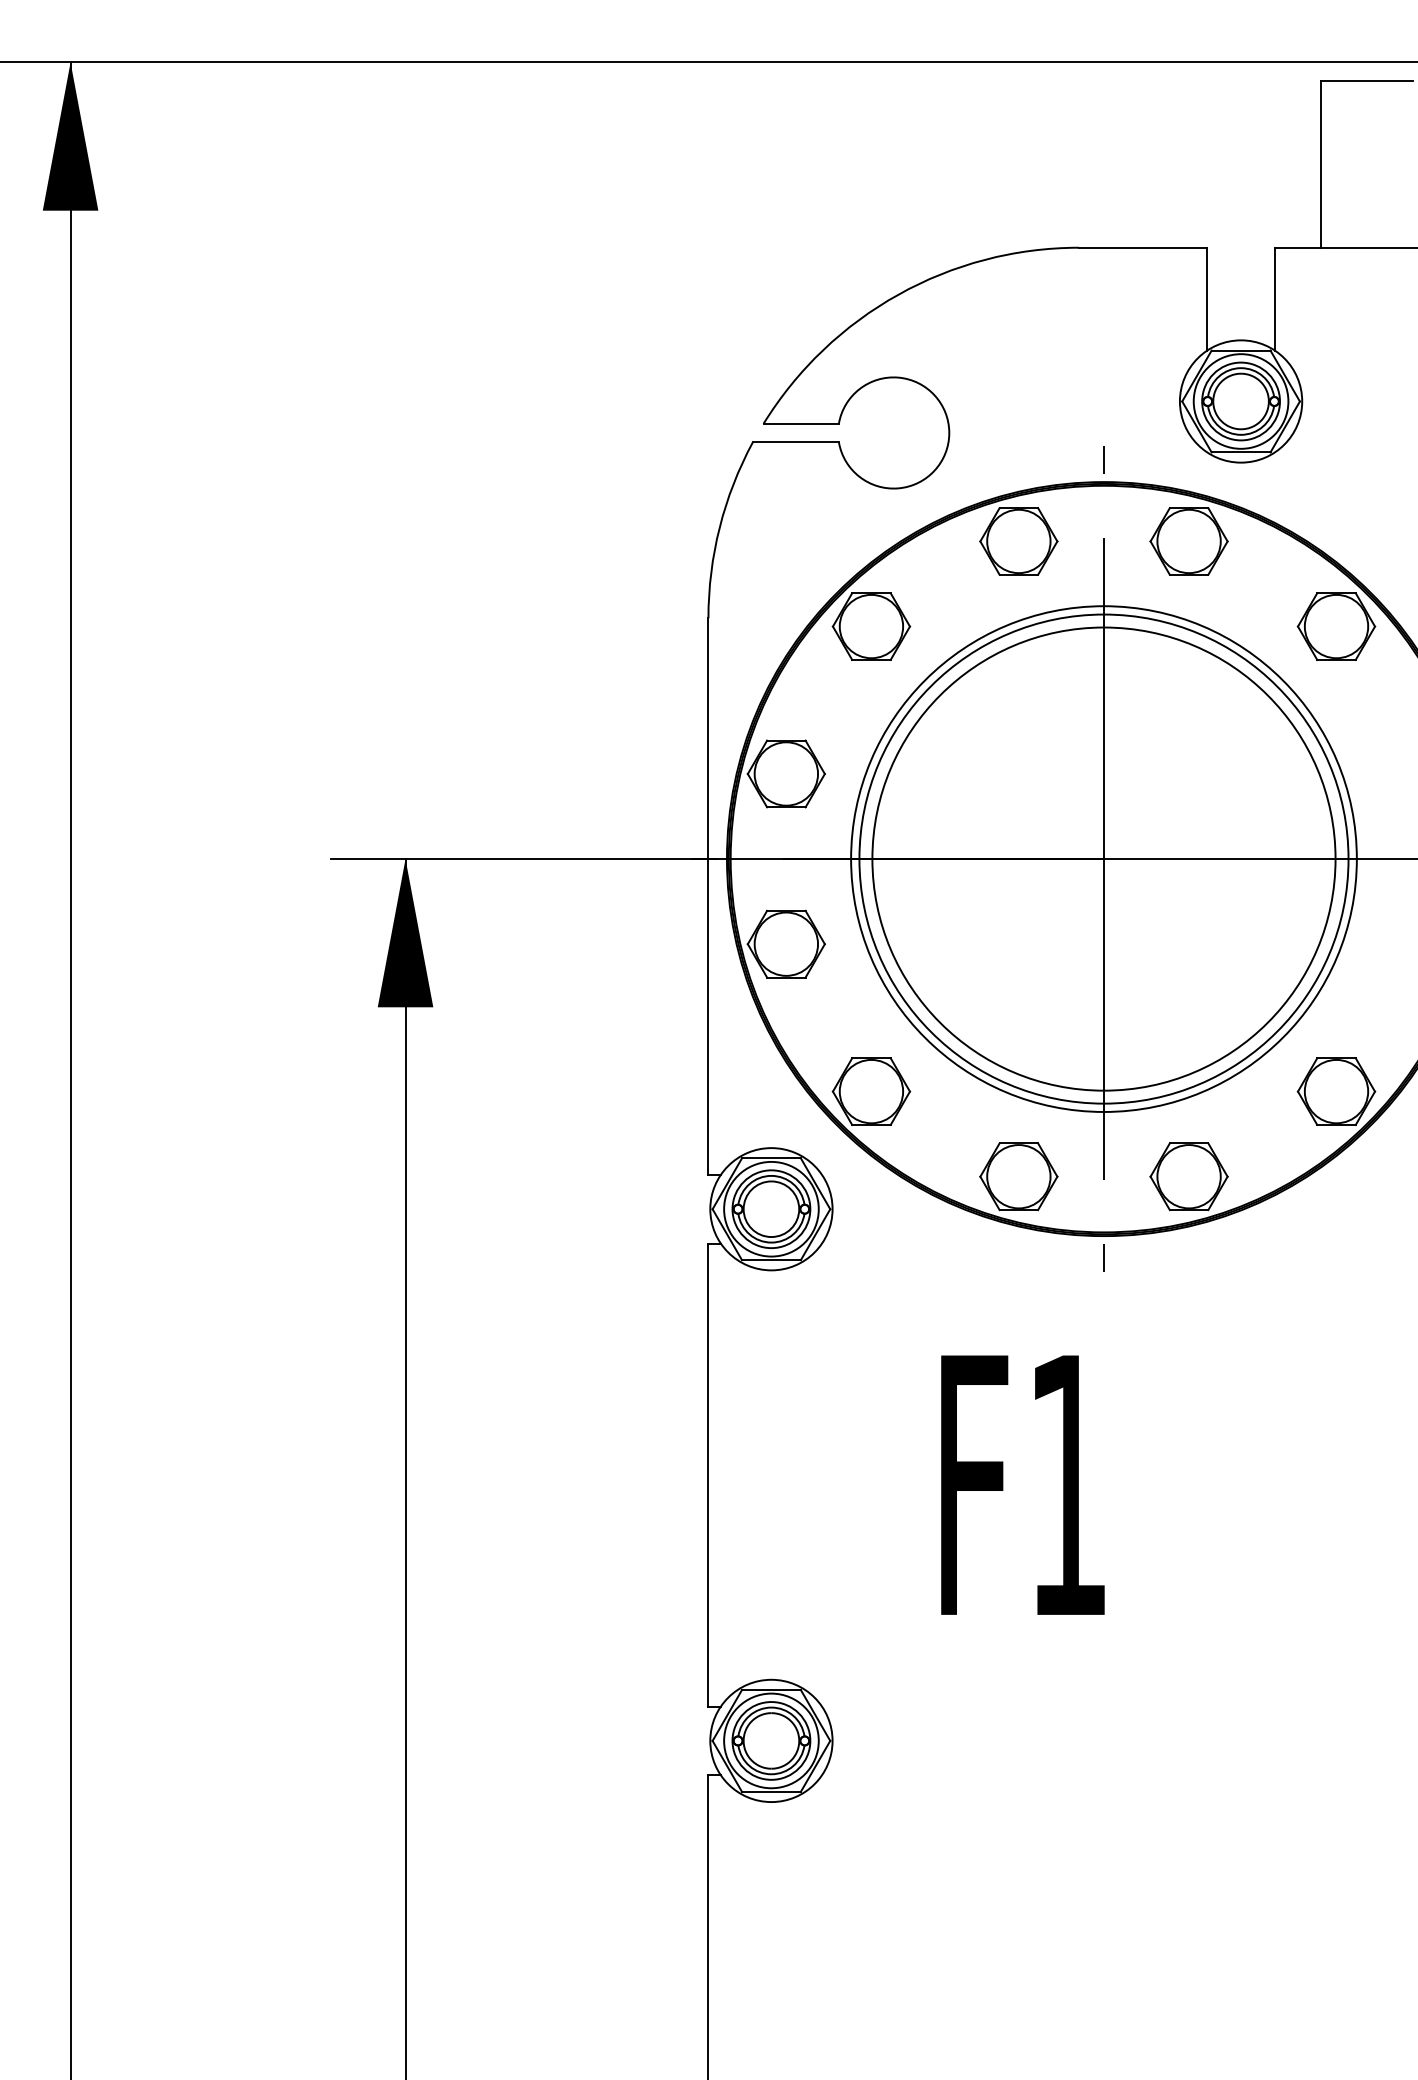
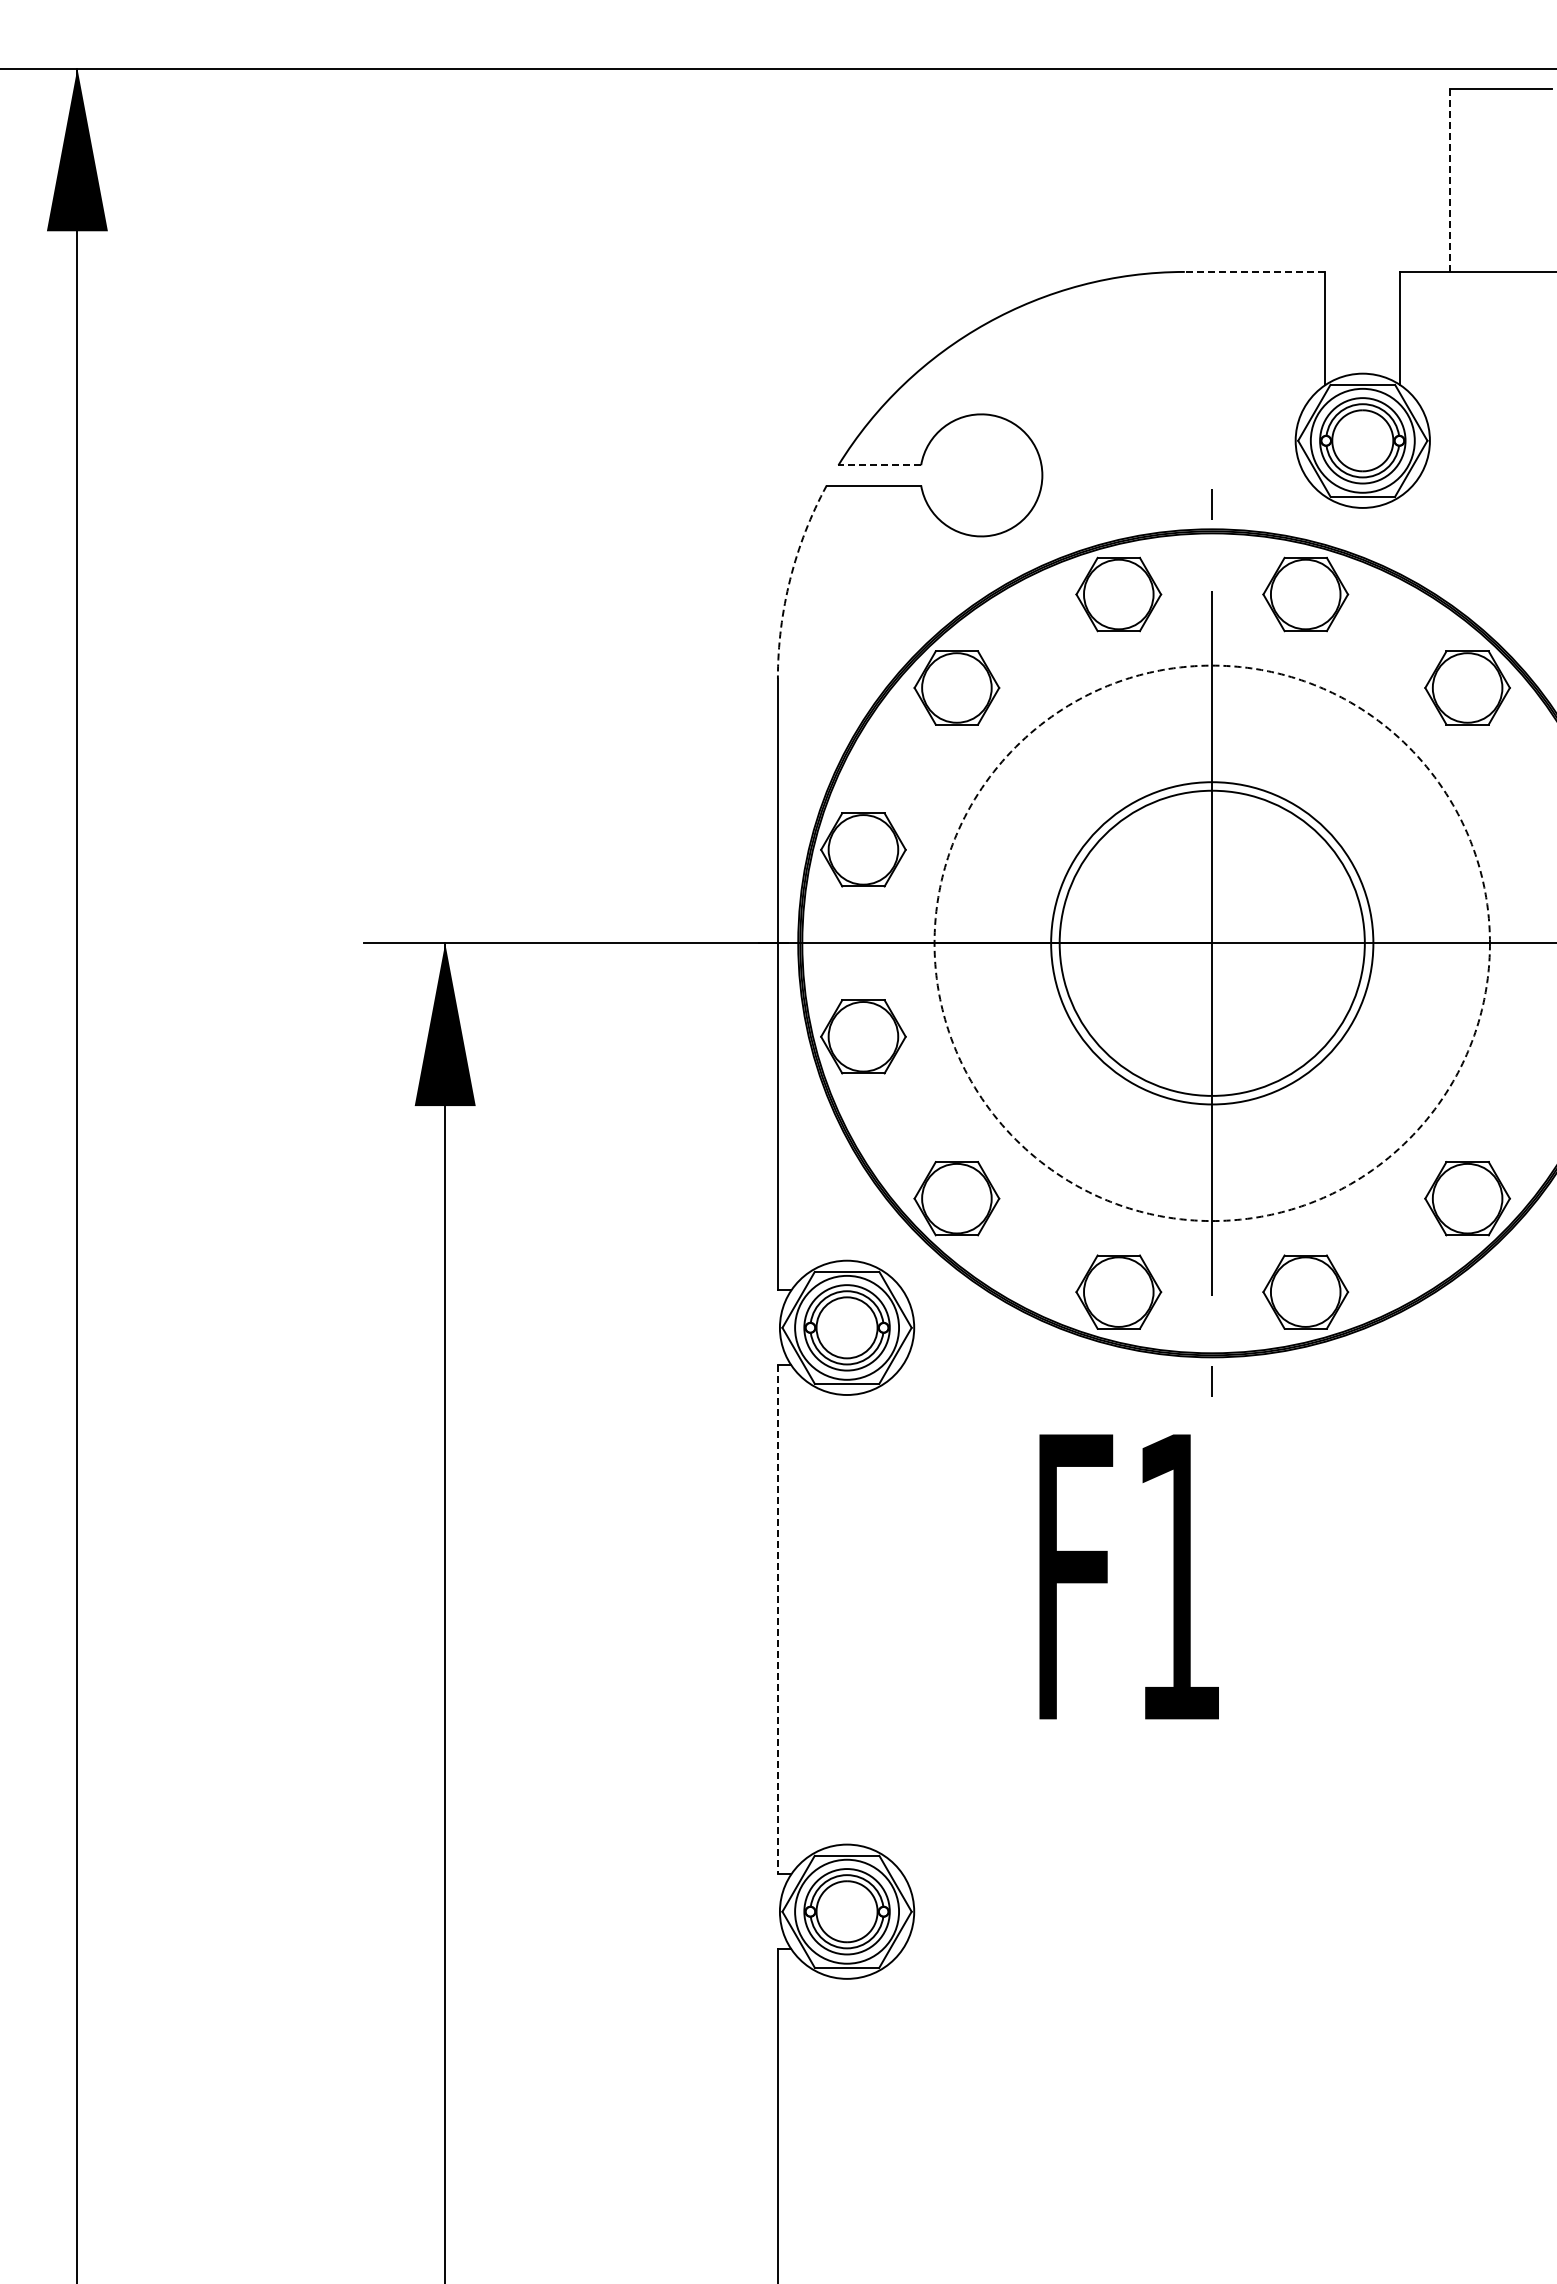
line: (1320, 164) -> (1450, 180), solid -> dashed
line: (1142, 247) -> (1254, 271), solid -> dashed
line: (800, 423) -> (879, 465), solid -> dashed
arc: (719, 527) -> (790, 579), solid -> dashed
circle: (1103, 858) -> (1211, 942), size x0.6
circle: (1103, 859) -> (1211, 943), size x0.6
circle: (1103, 859) -> (1211, 943), solid -> dashed
line: (708, 1475) -> (777, 1620), solid -> dashed
text: (1022, 1484) -> (1128, 1576), moved

